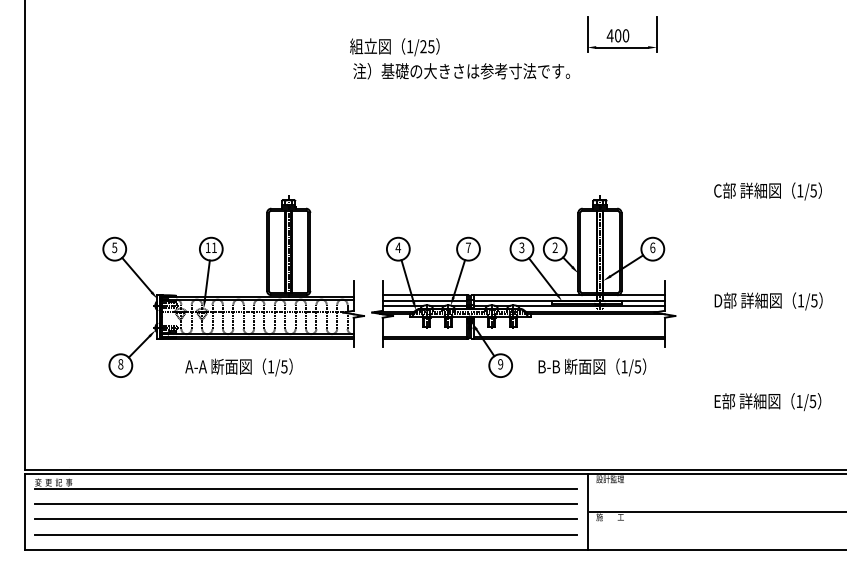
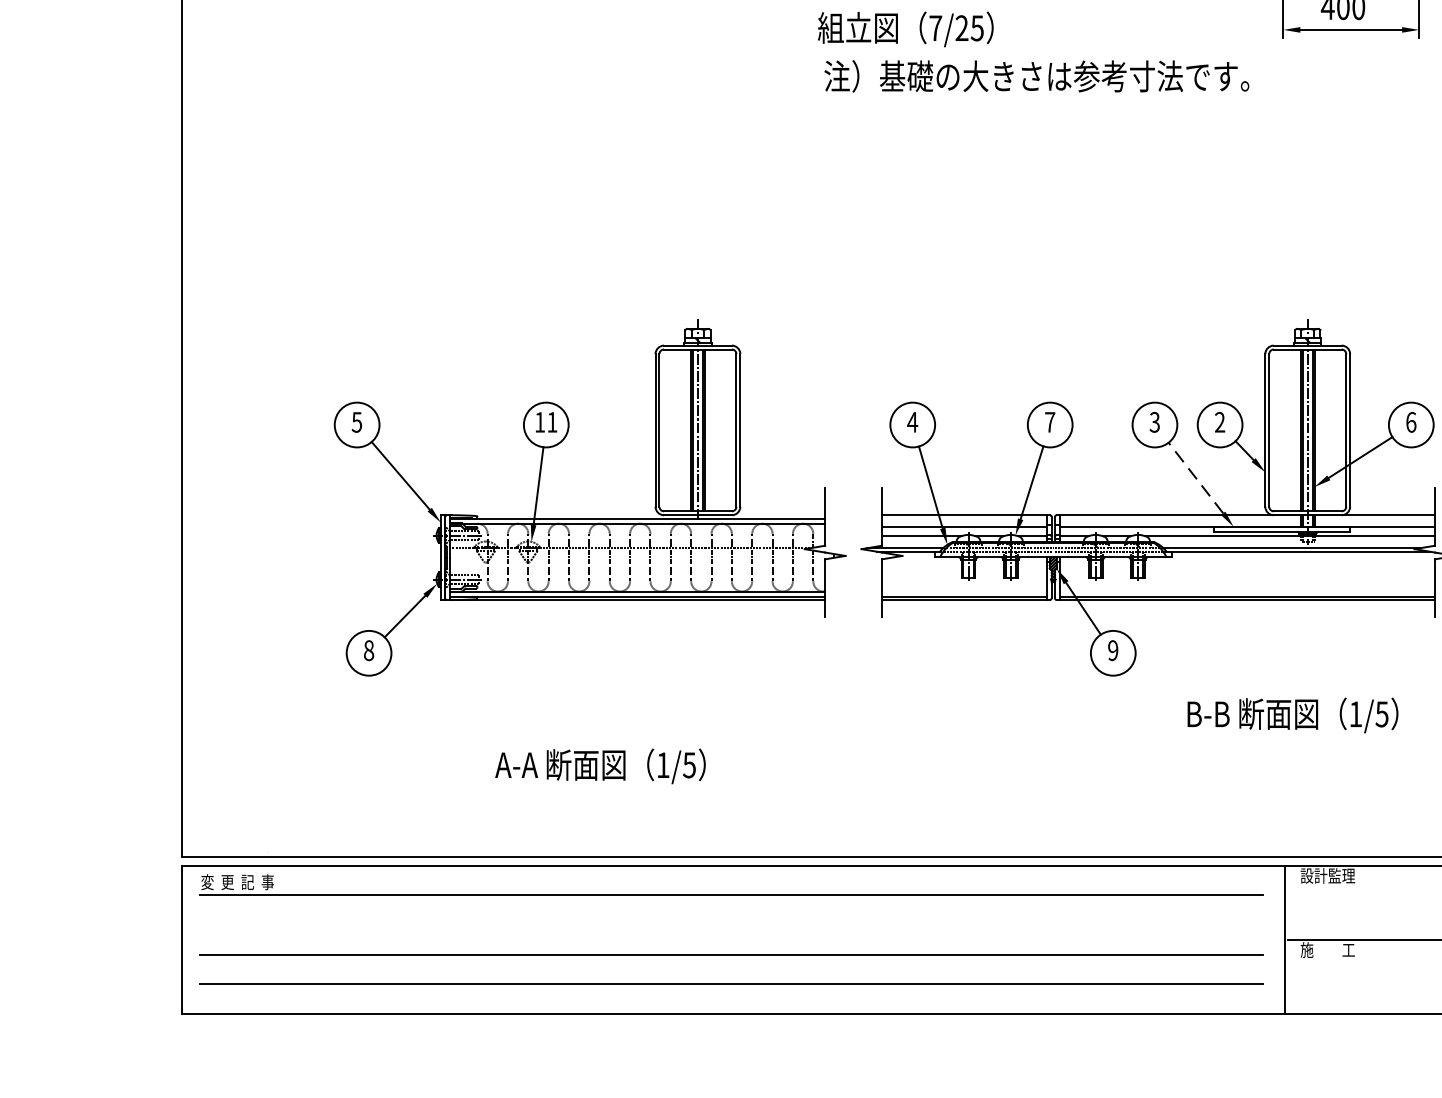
text: (410, 46) -> (936, 27), 1/25 -> 7/25
line: (542, 276) -> (1195, 478), solid -> dashed
text: (238, 367) -> (599, 766), moved
text: (592, 367) -> (1293, 715), moved
line: (305, 504) -> (730, 925), removed

